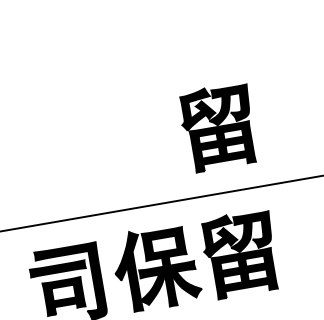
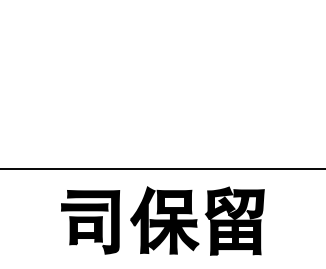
part: (217, 126) -> (234, 114), removed

